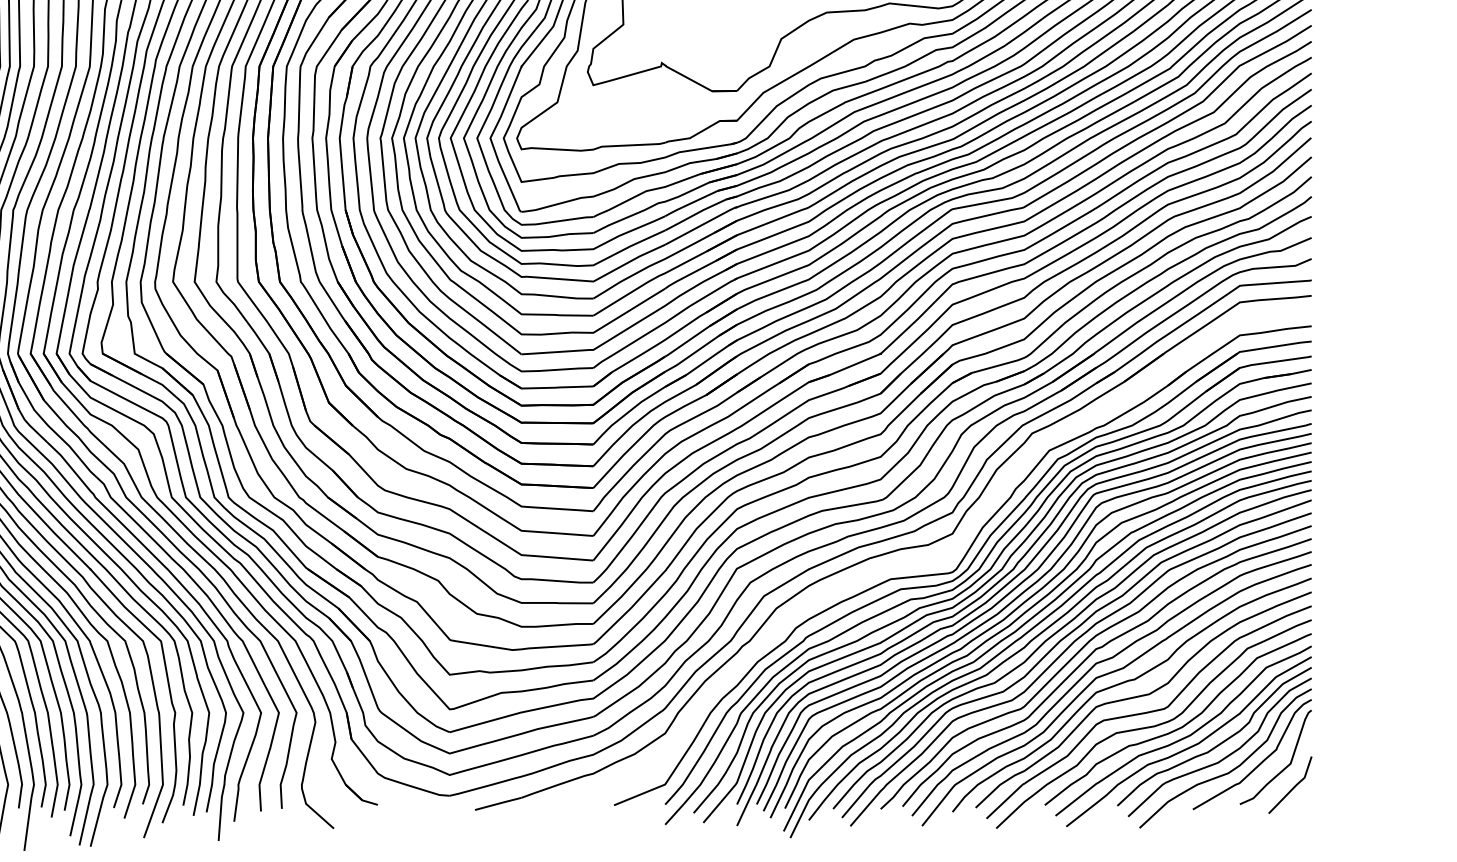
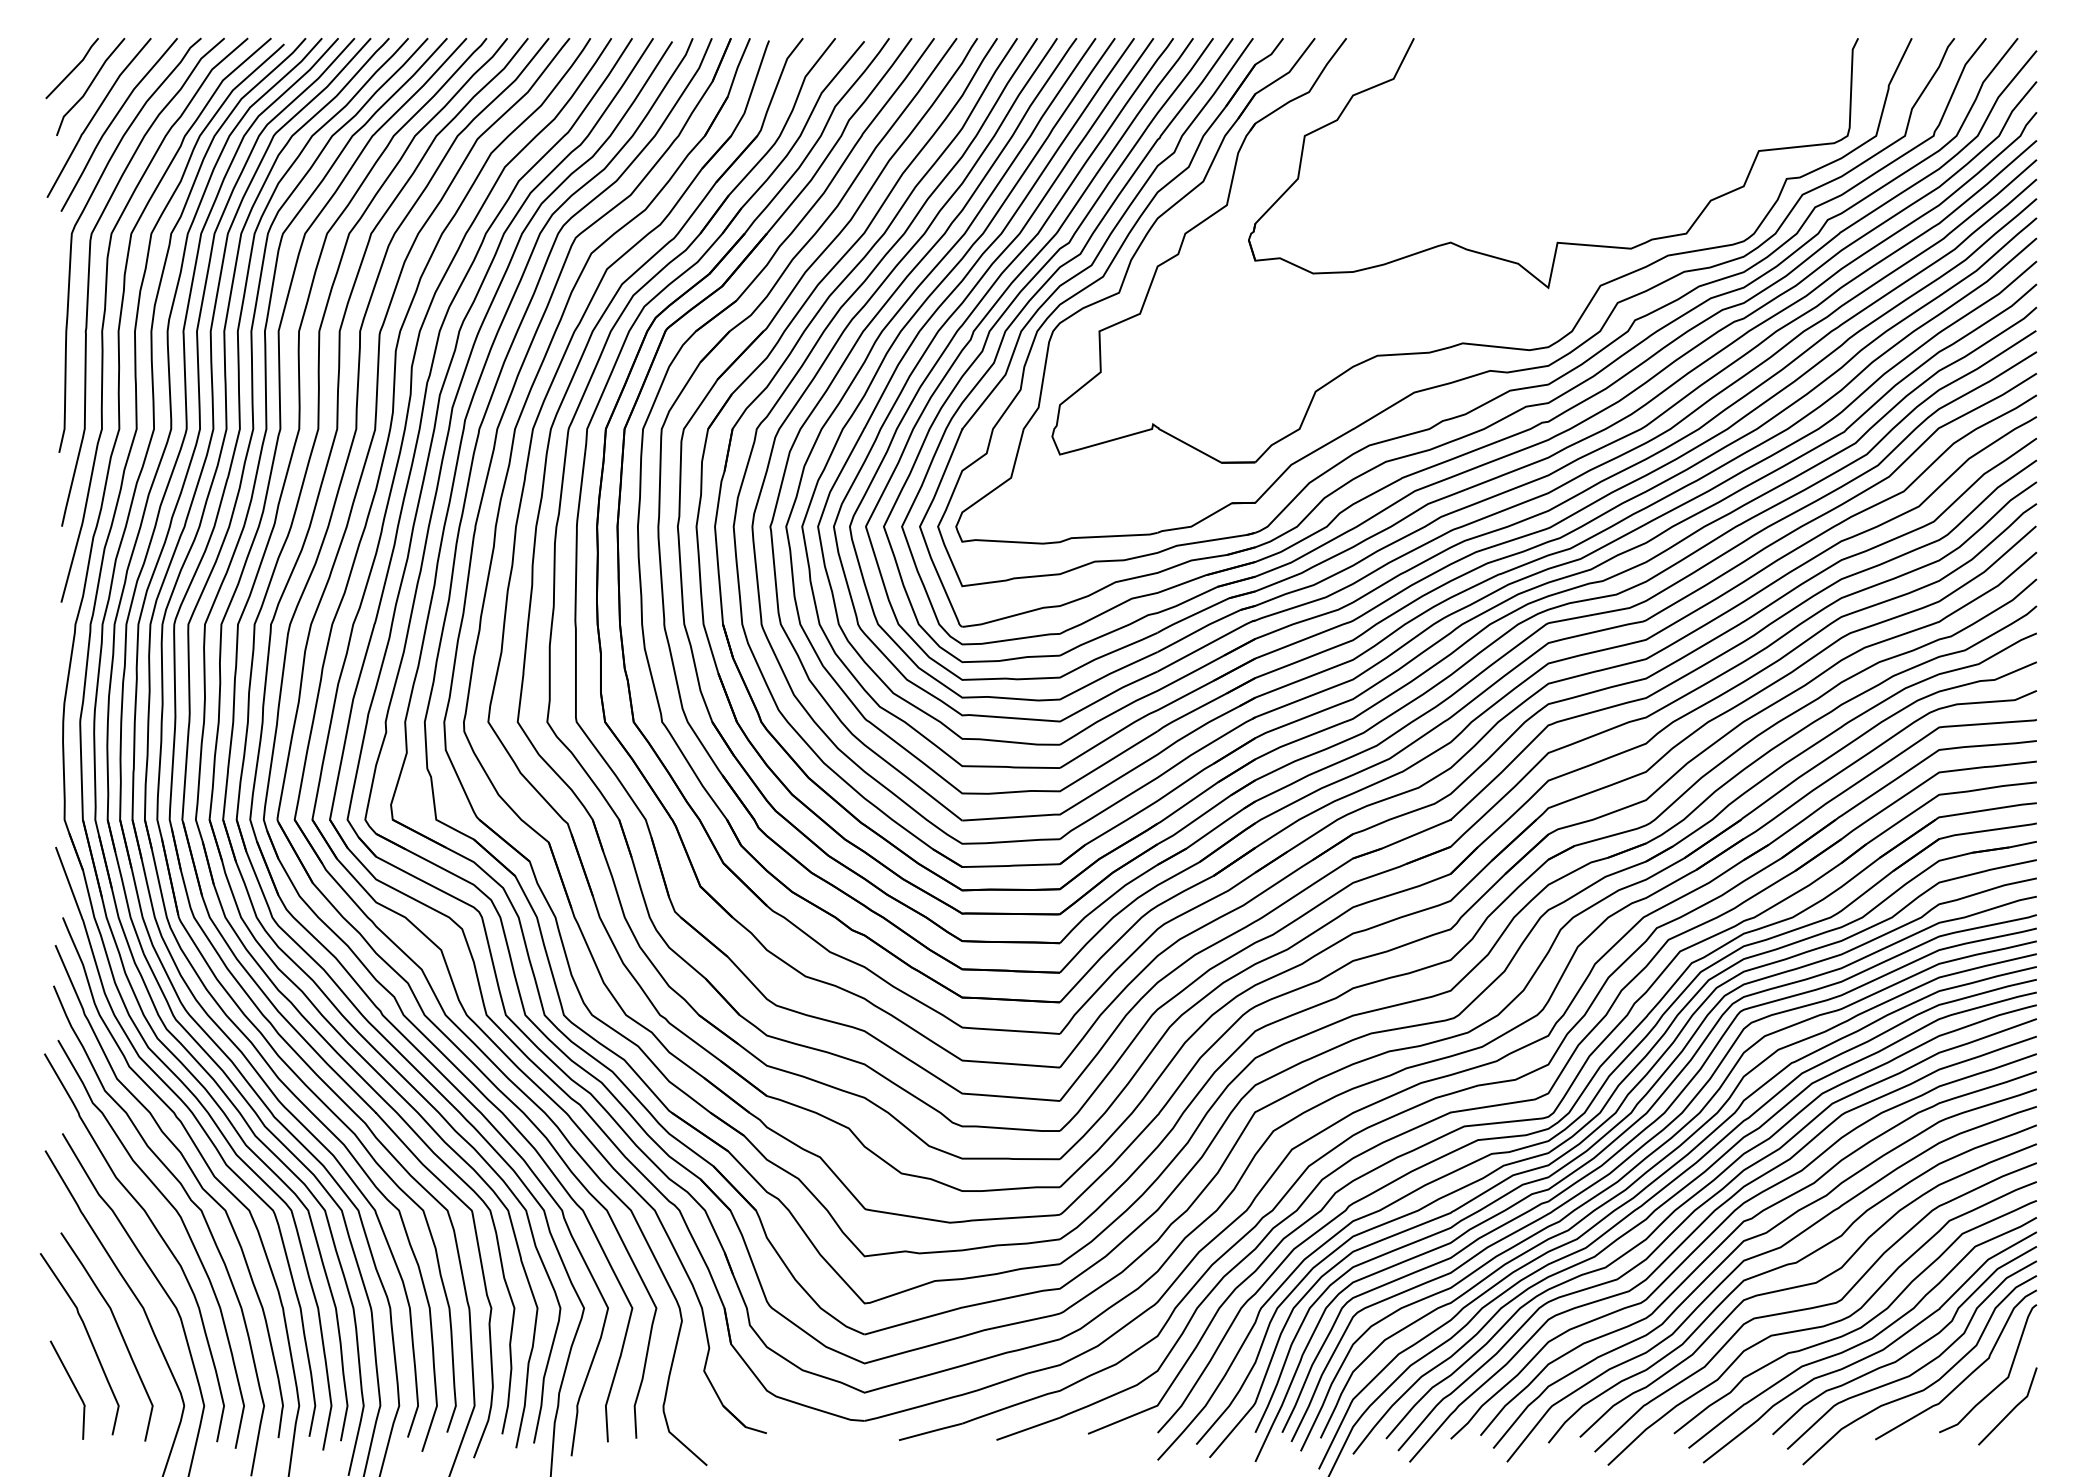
part: (929, 560) -> (1516, 1100), added

